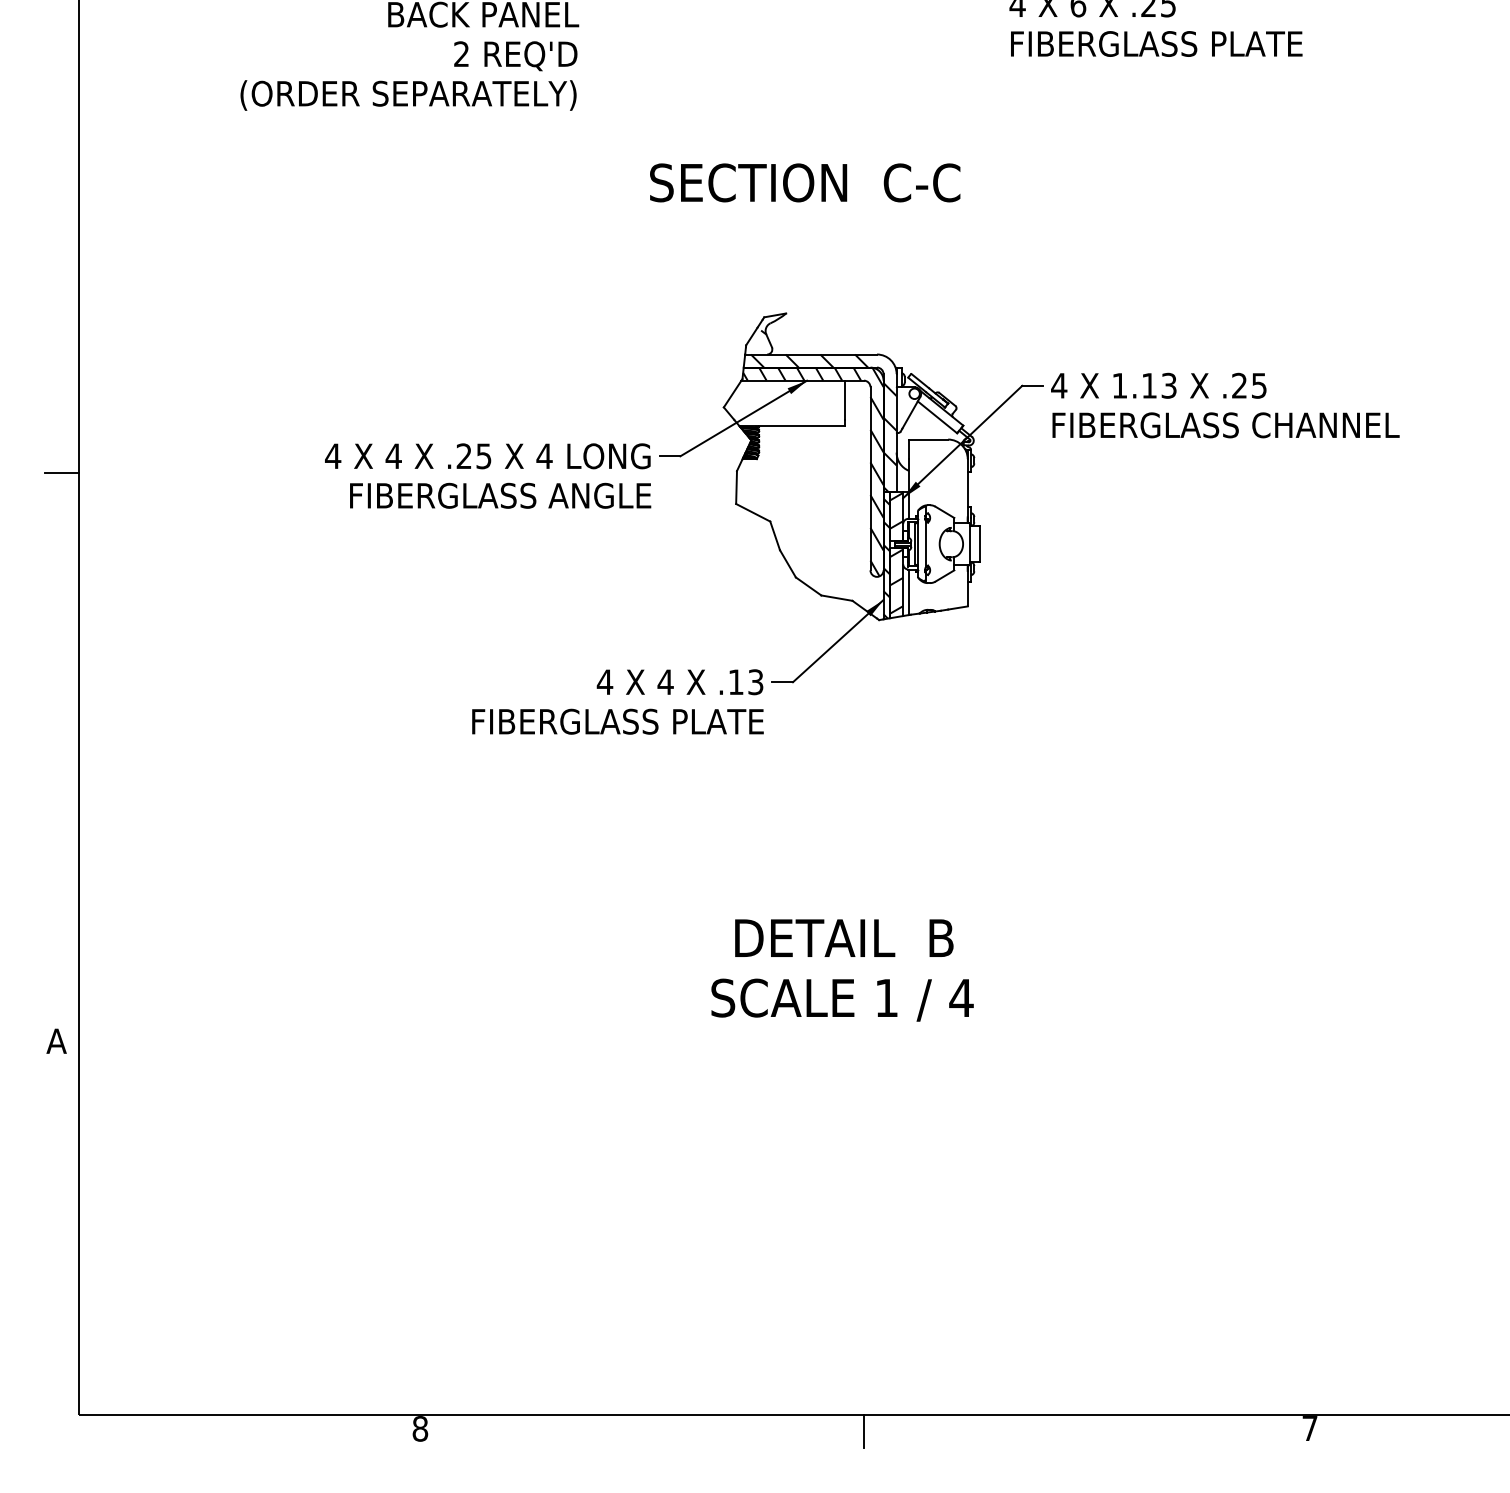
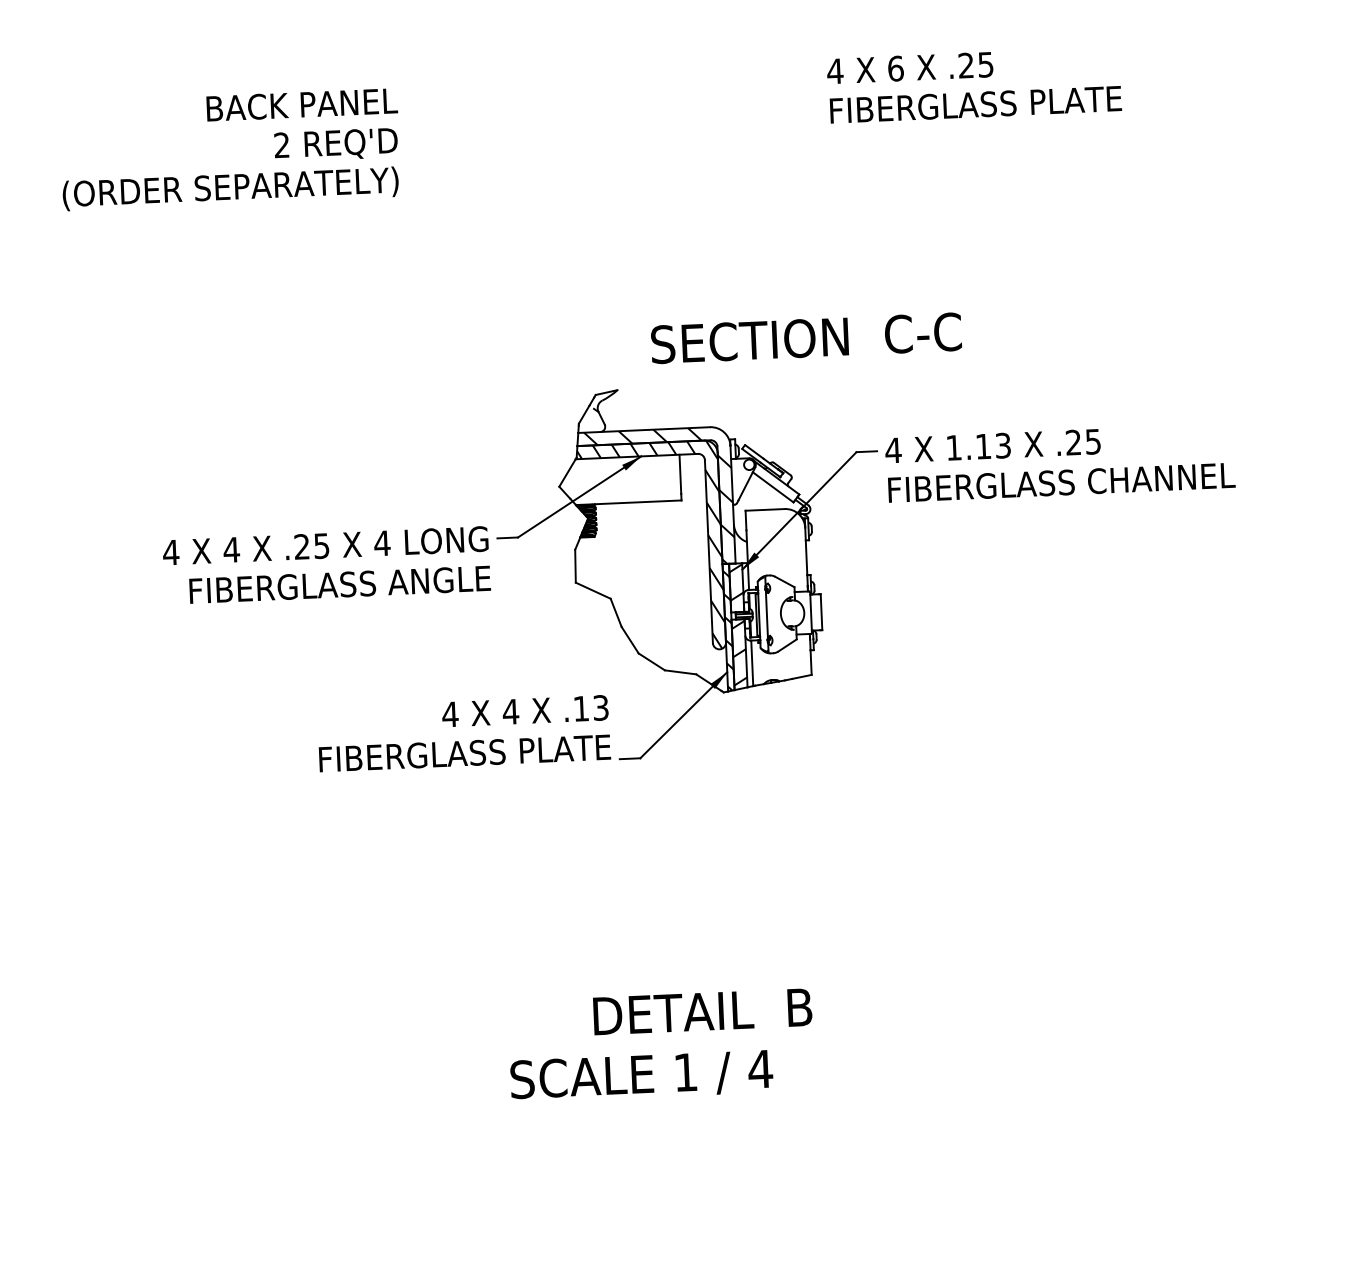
text: (805, 182) -> (806, 337), moved
text: (617, 701) -> (463, 733), moved
text: (842, 999) -> (641, 1075), moved

